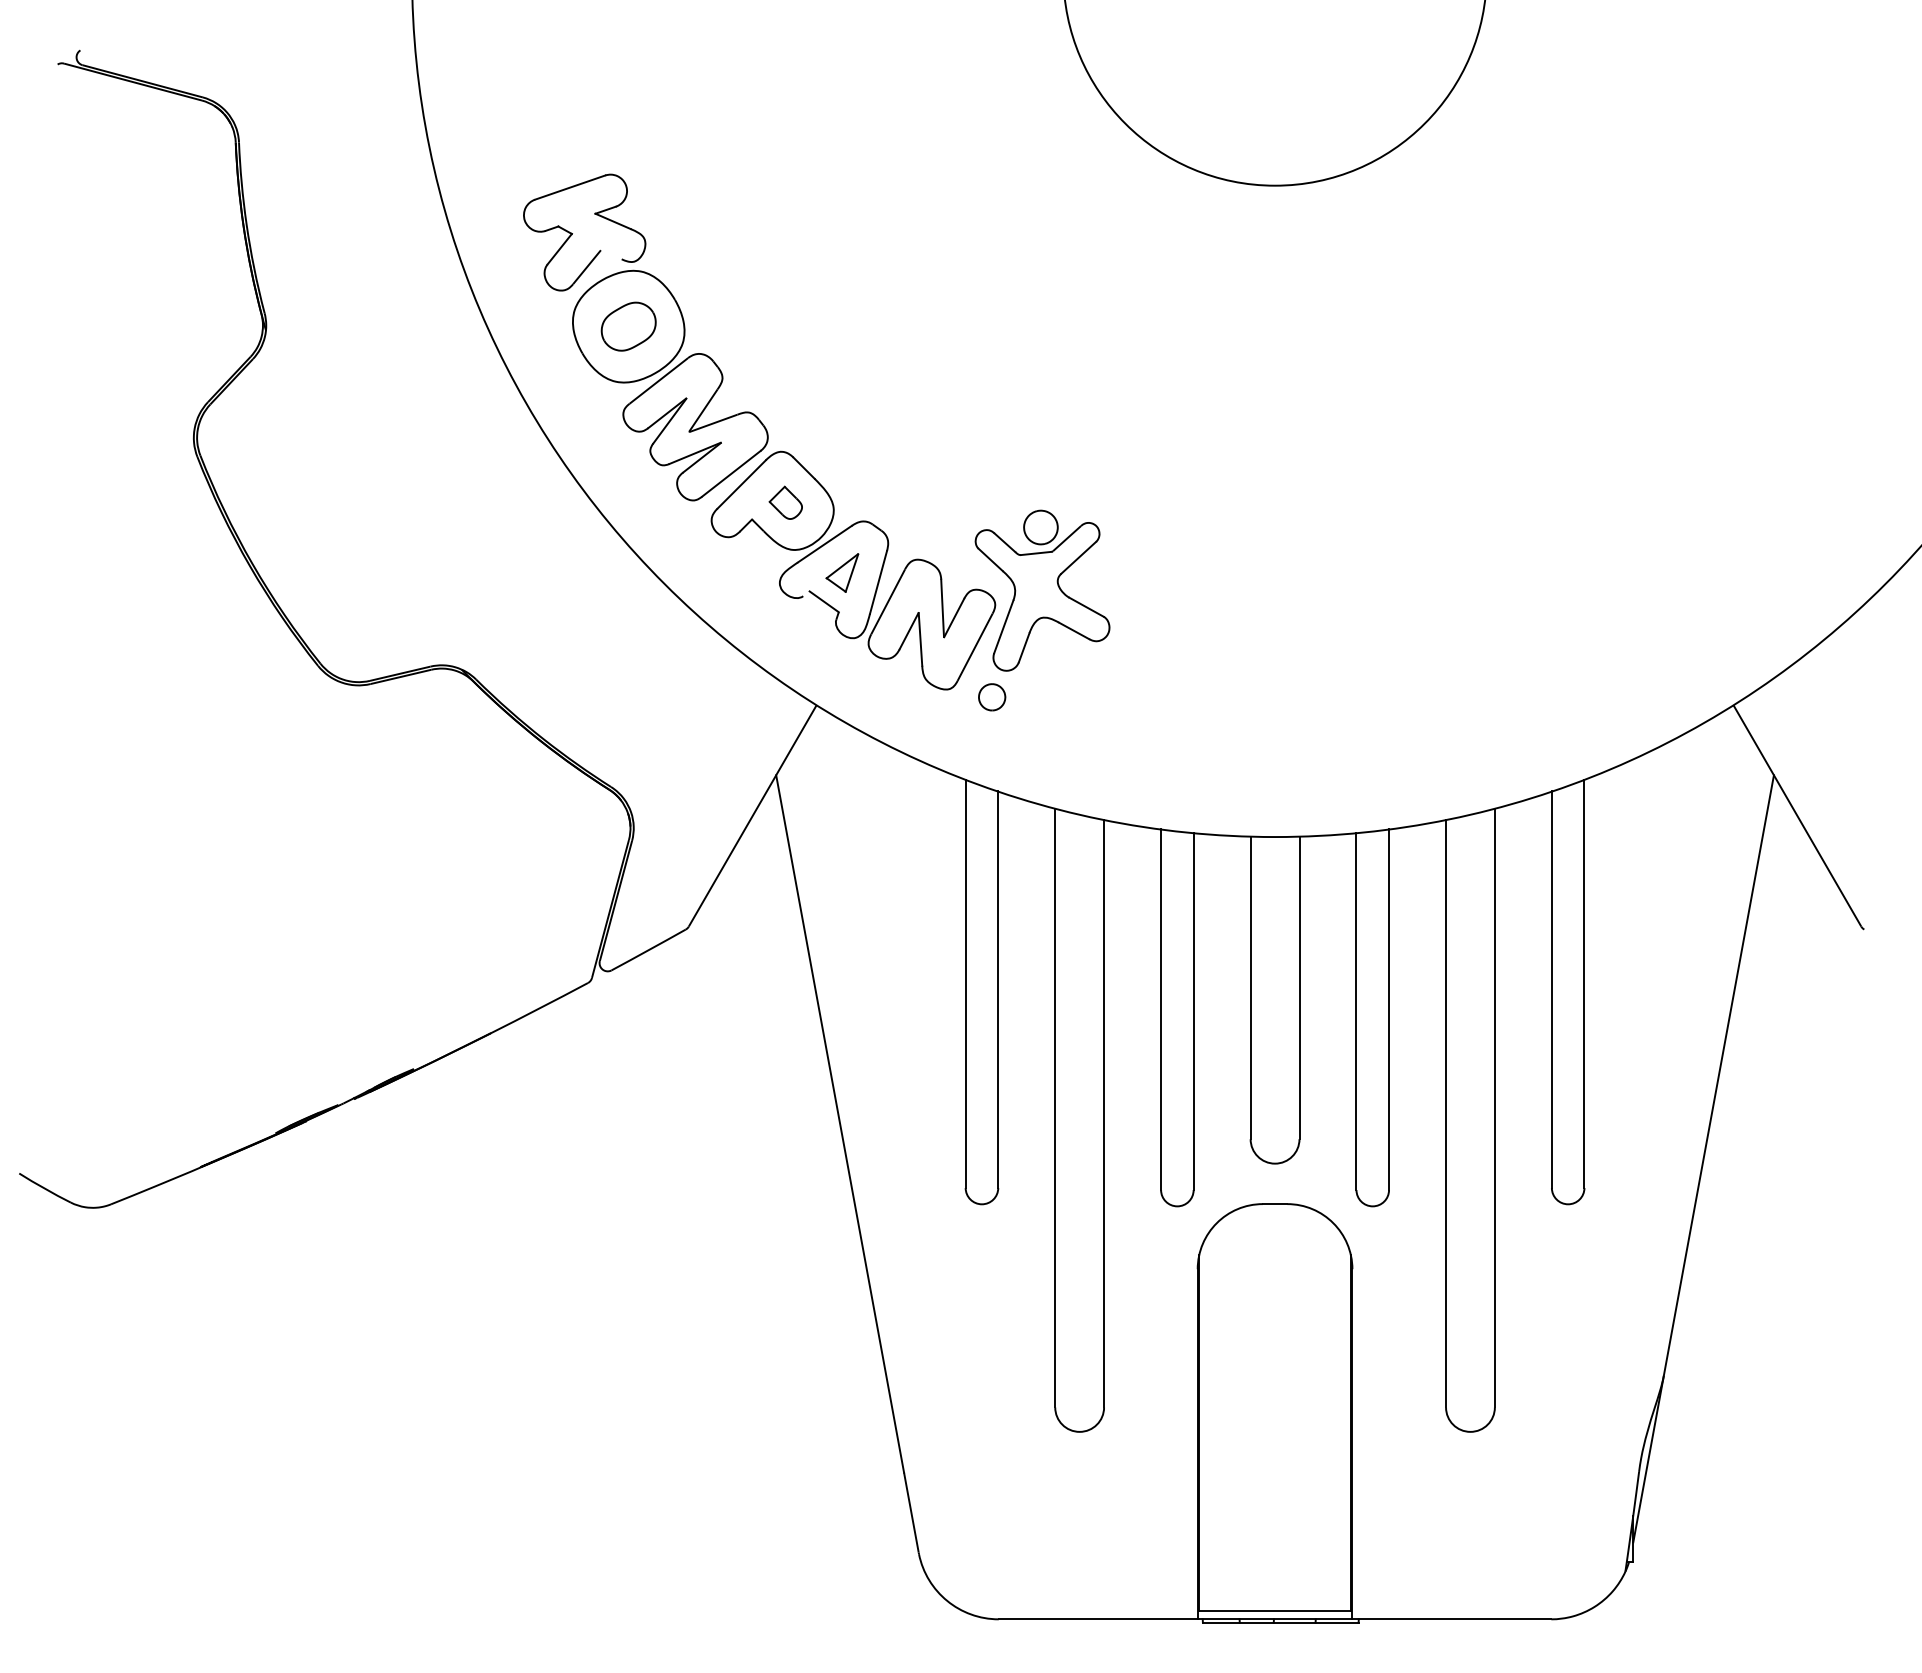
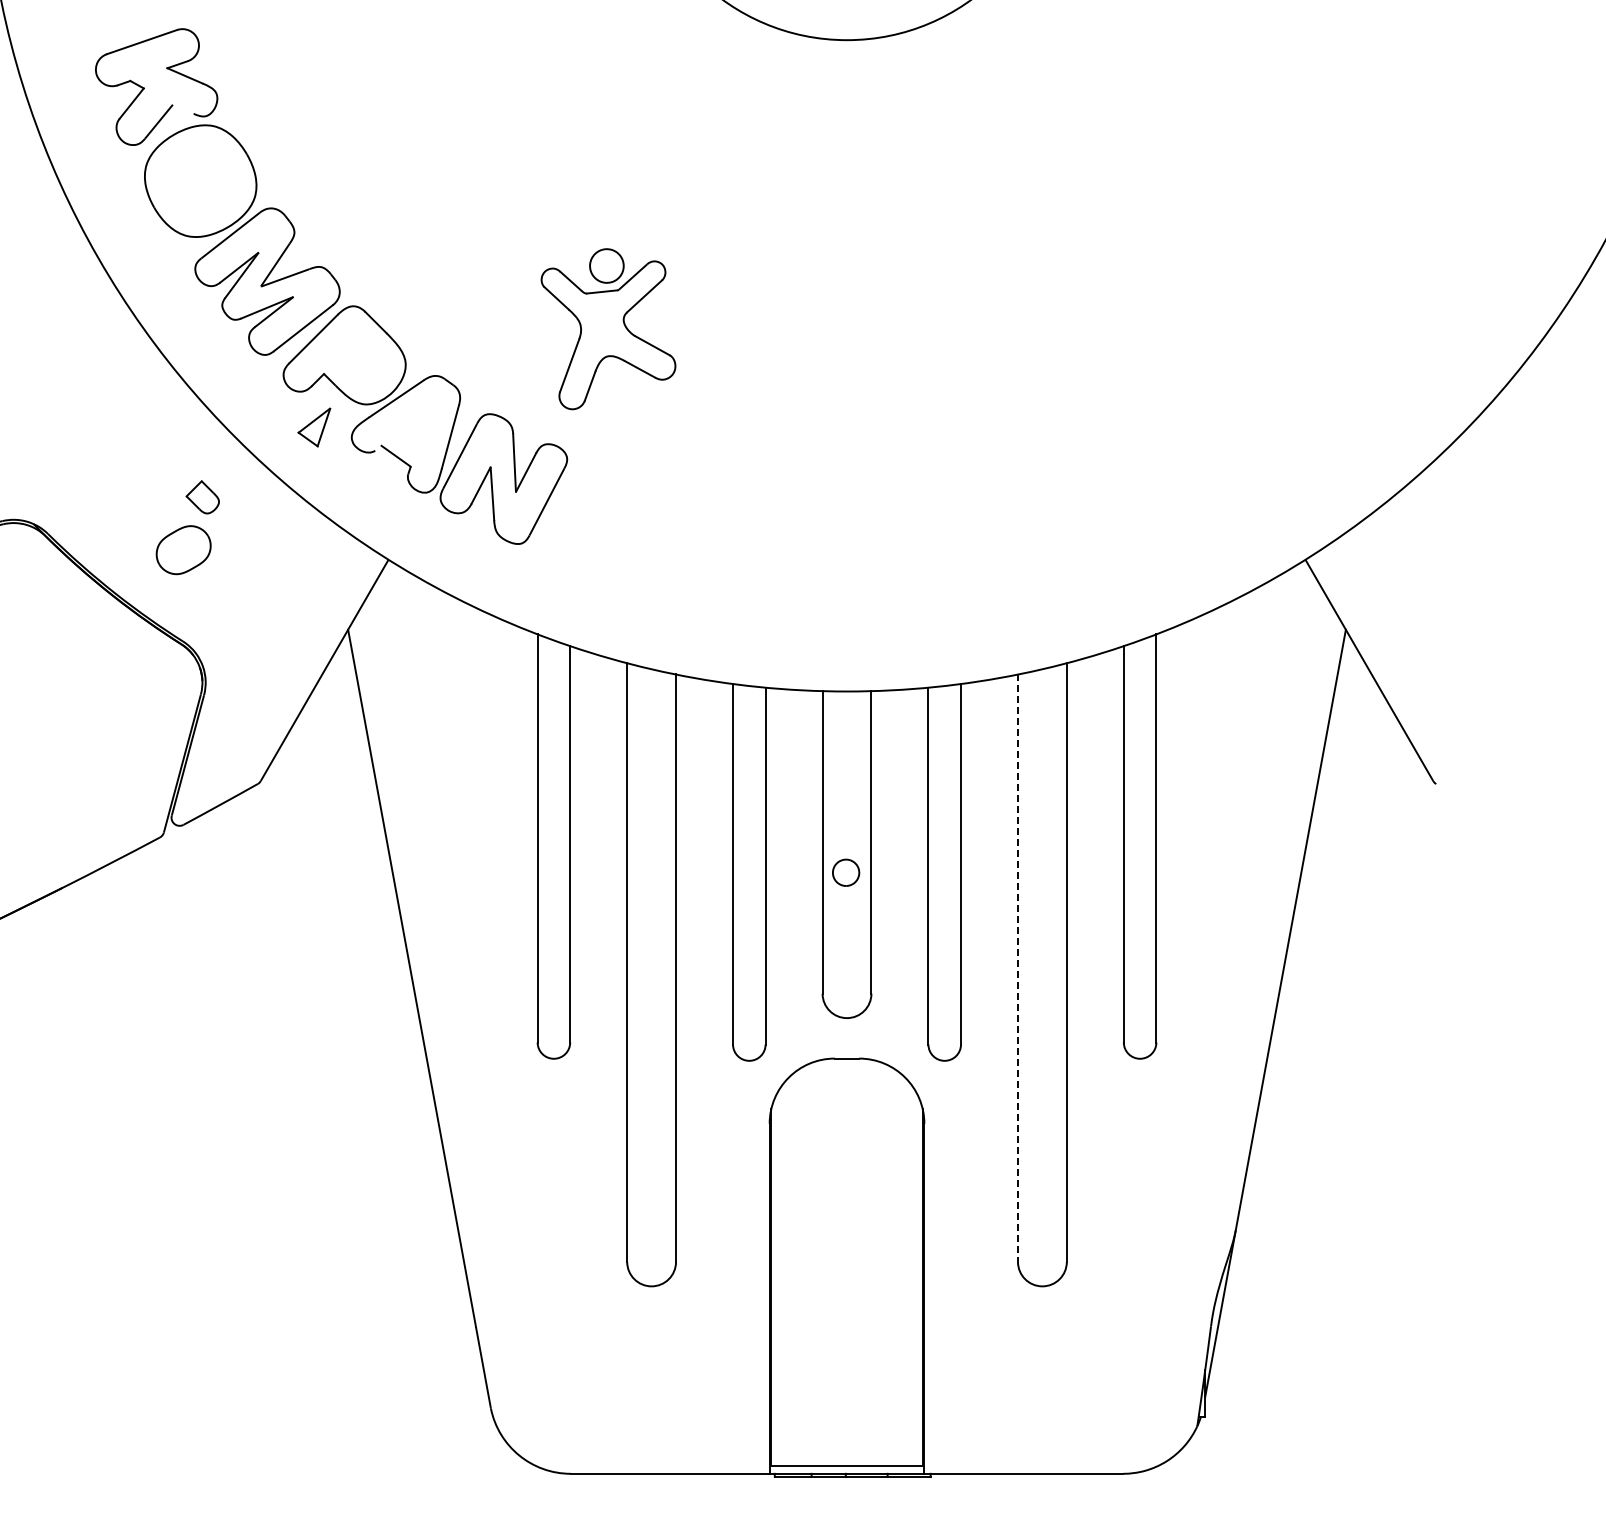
part: (628, 326) -> (183, 549), moved
part: (785, 502) -> (202, 496), moved
part: (842, 572) -> (314, 426), moved
part: (1042, 590) -> (608, 328), moved
part: (992, 697) -> (846, 872), moved
line: (1446, 1113) -> (1018, 967), solid -> dashed

